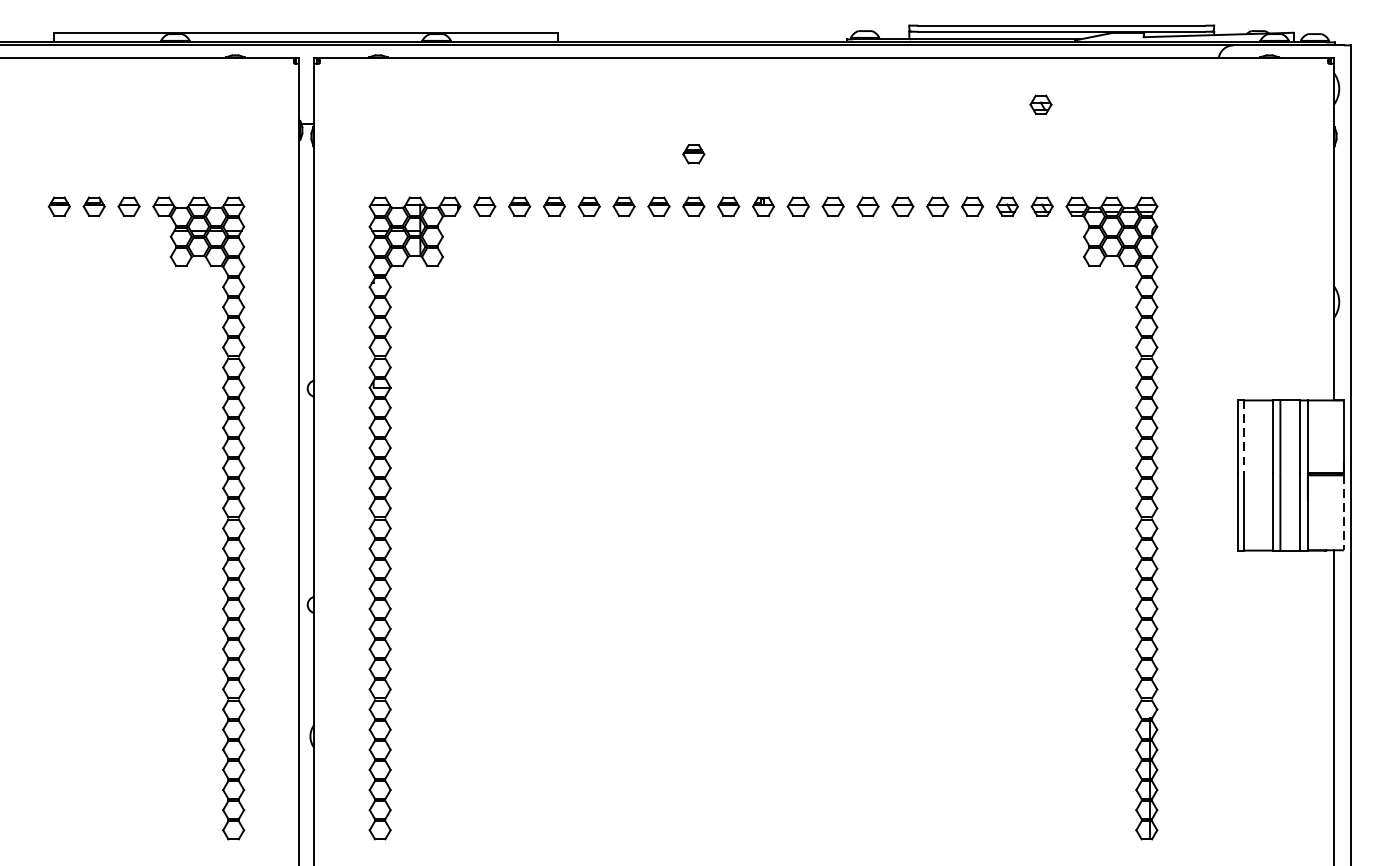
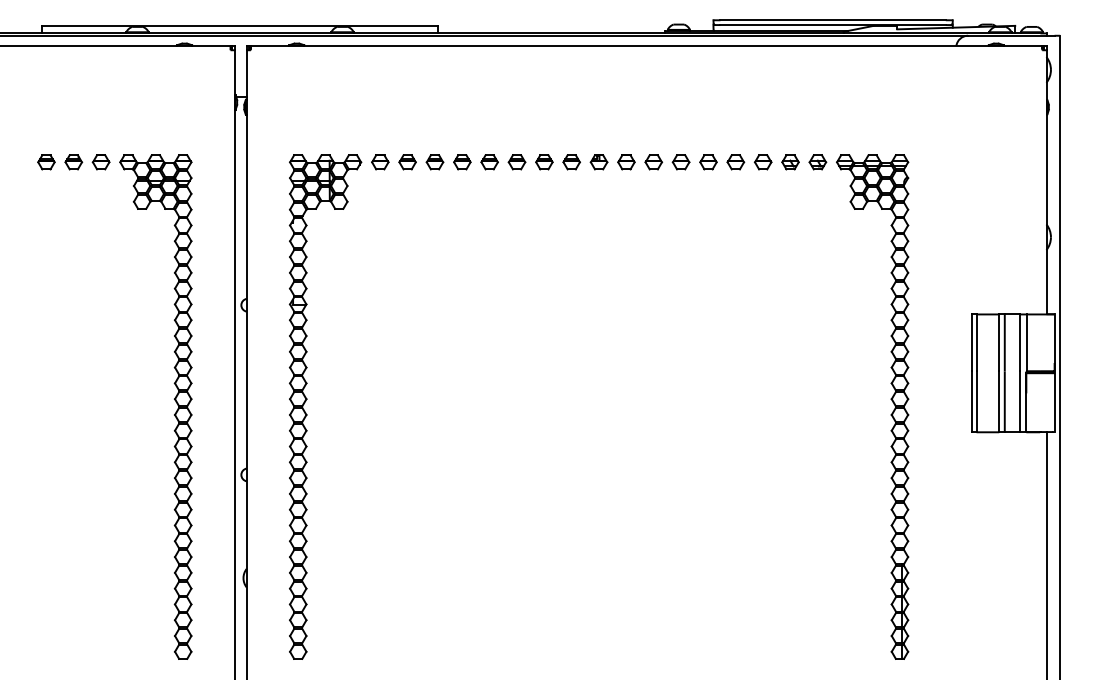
part: (1040, 104) -> (816, 82), removed
part: (693, 154) -> (544, 121), removed
line: (1244, 436) -> (976, 342), dashed -> solid
line: (1343, 513) -> (1054, 403), dashed -> solid

